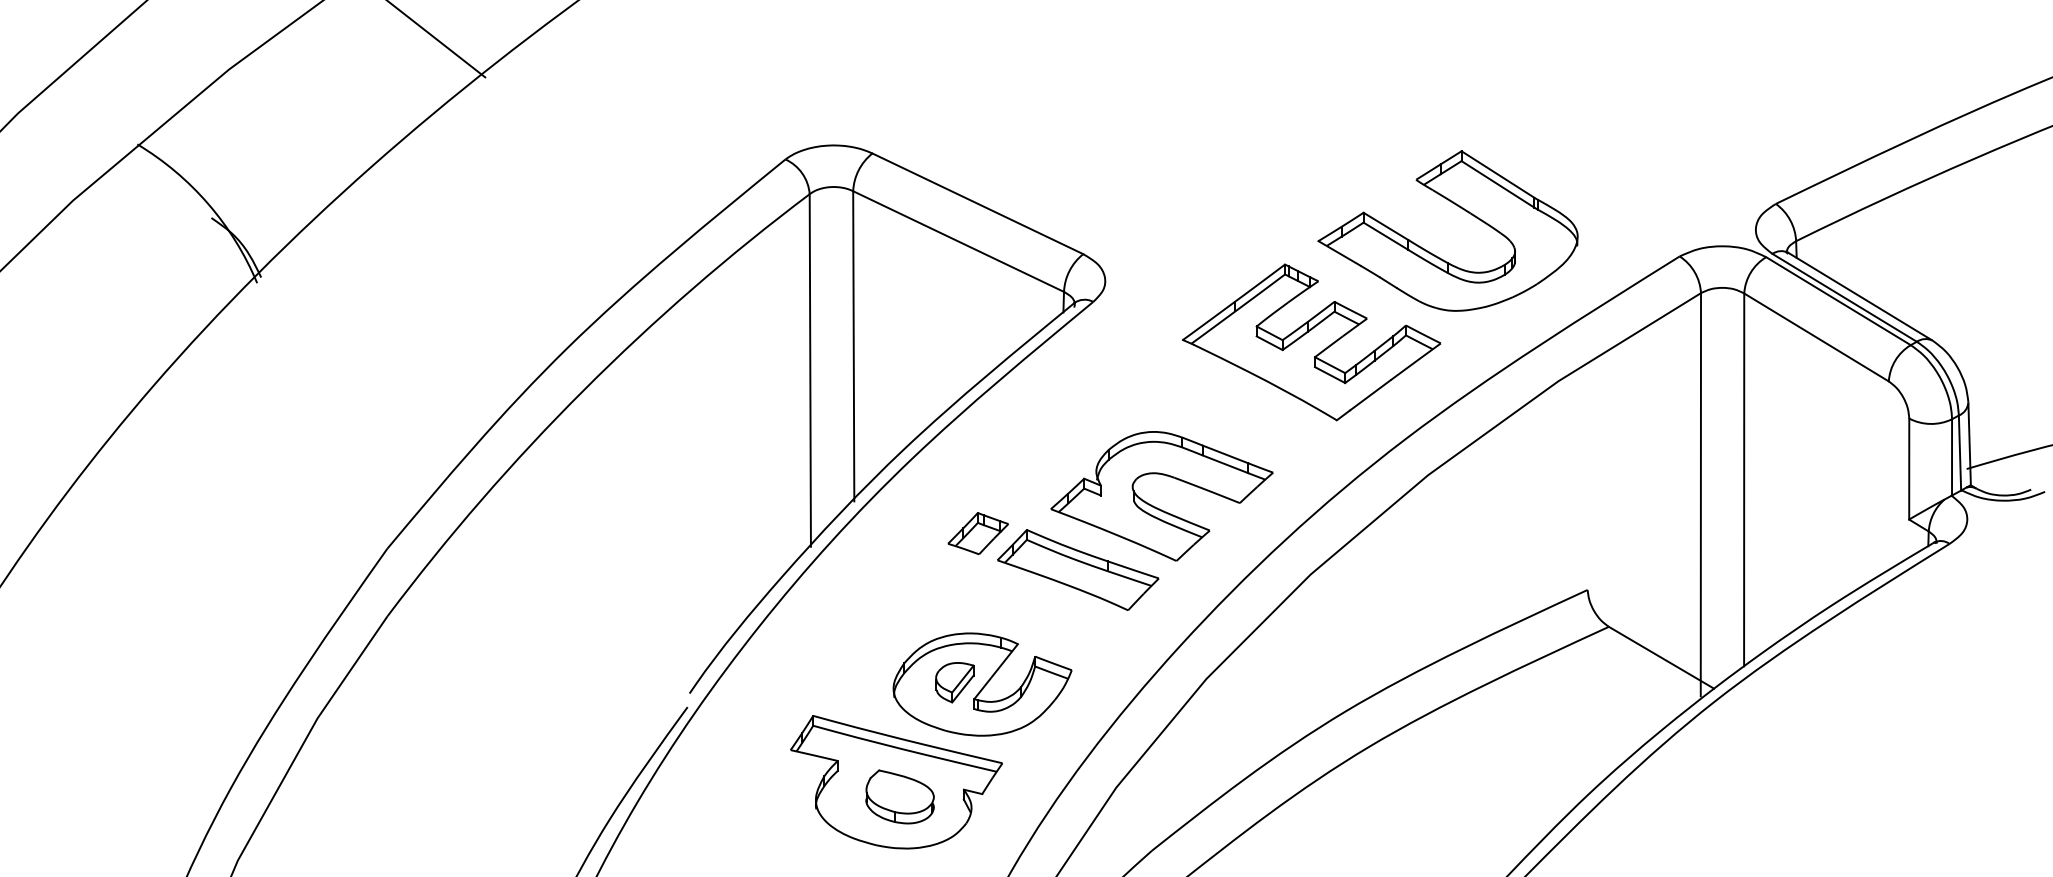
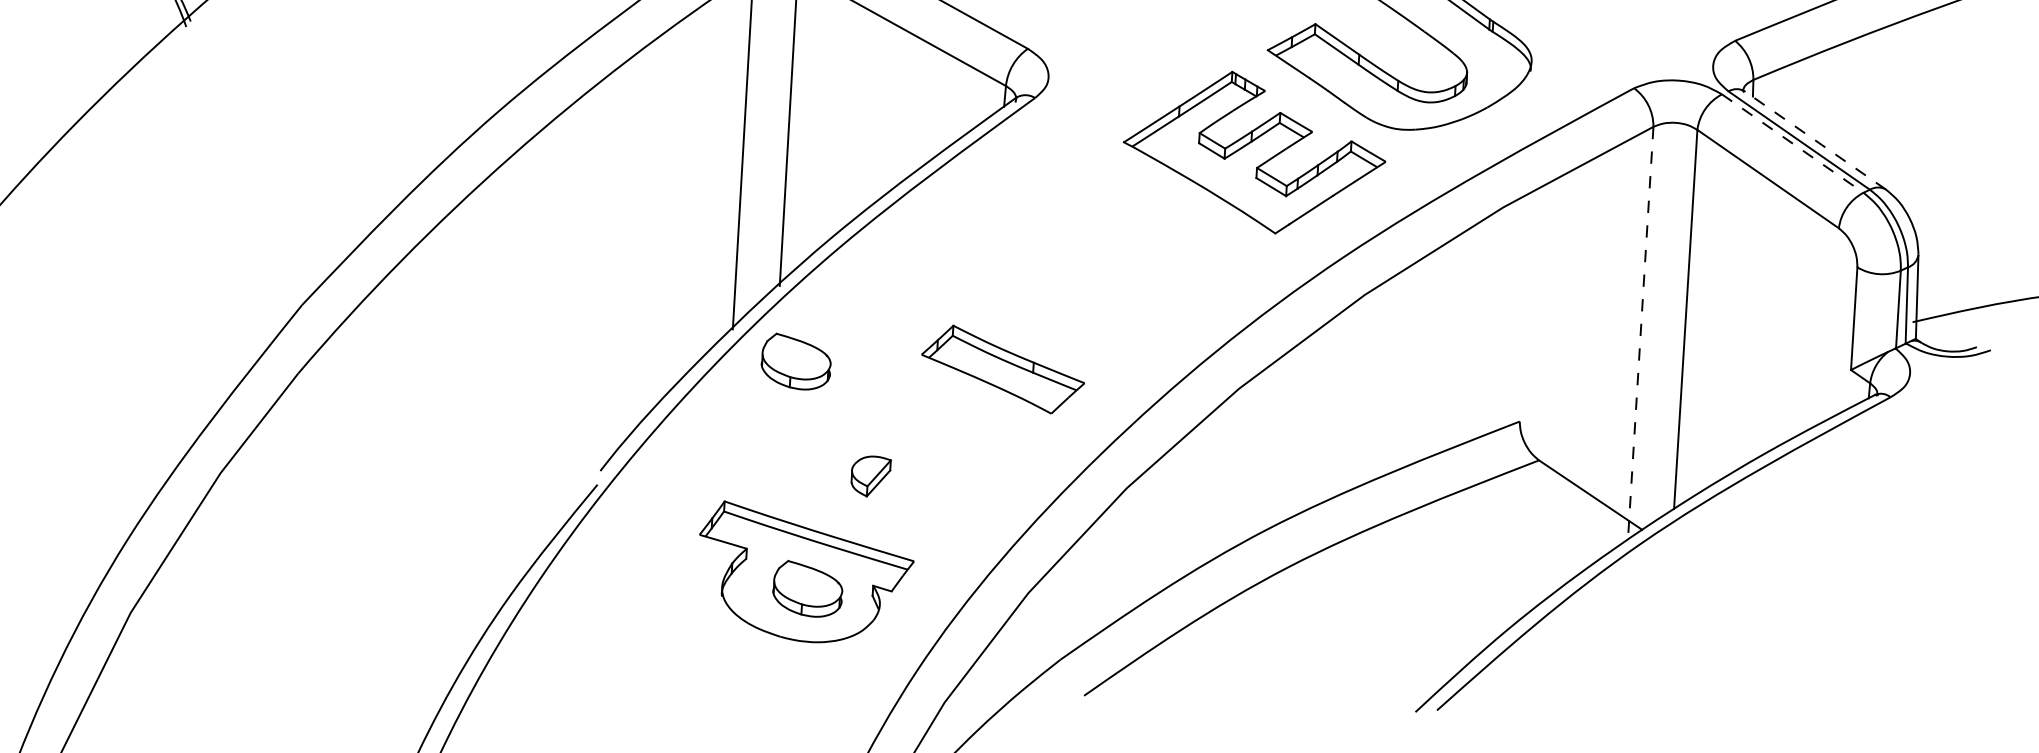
line: (1860, 296) -> (1815, 140), solid -> dashed
line: (1838, 301) -> (1792, 143), solid -> dashed
line: (1700, 494) -> (1640, 331), solid -> dashed
part: (1155, 506) -> (1085, 309), removed
part: (977, 533) -> (903, 326), removed
part: (874, 574) -> (795, 361), added
part: (982, 684) -> (898, 480), removed

